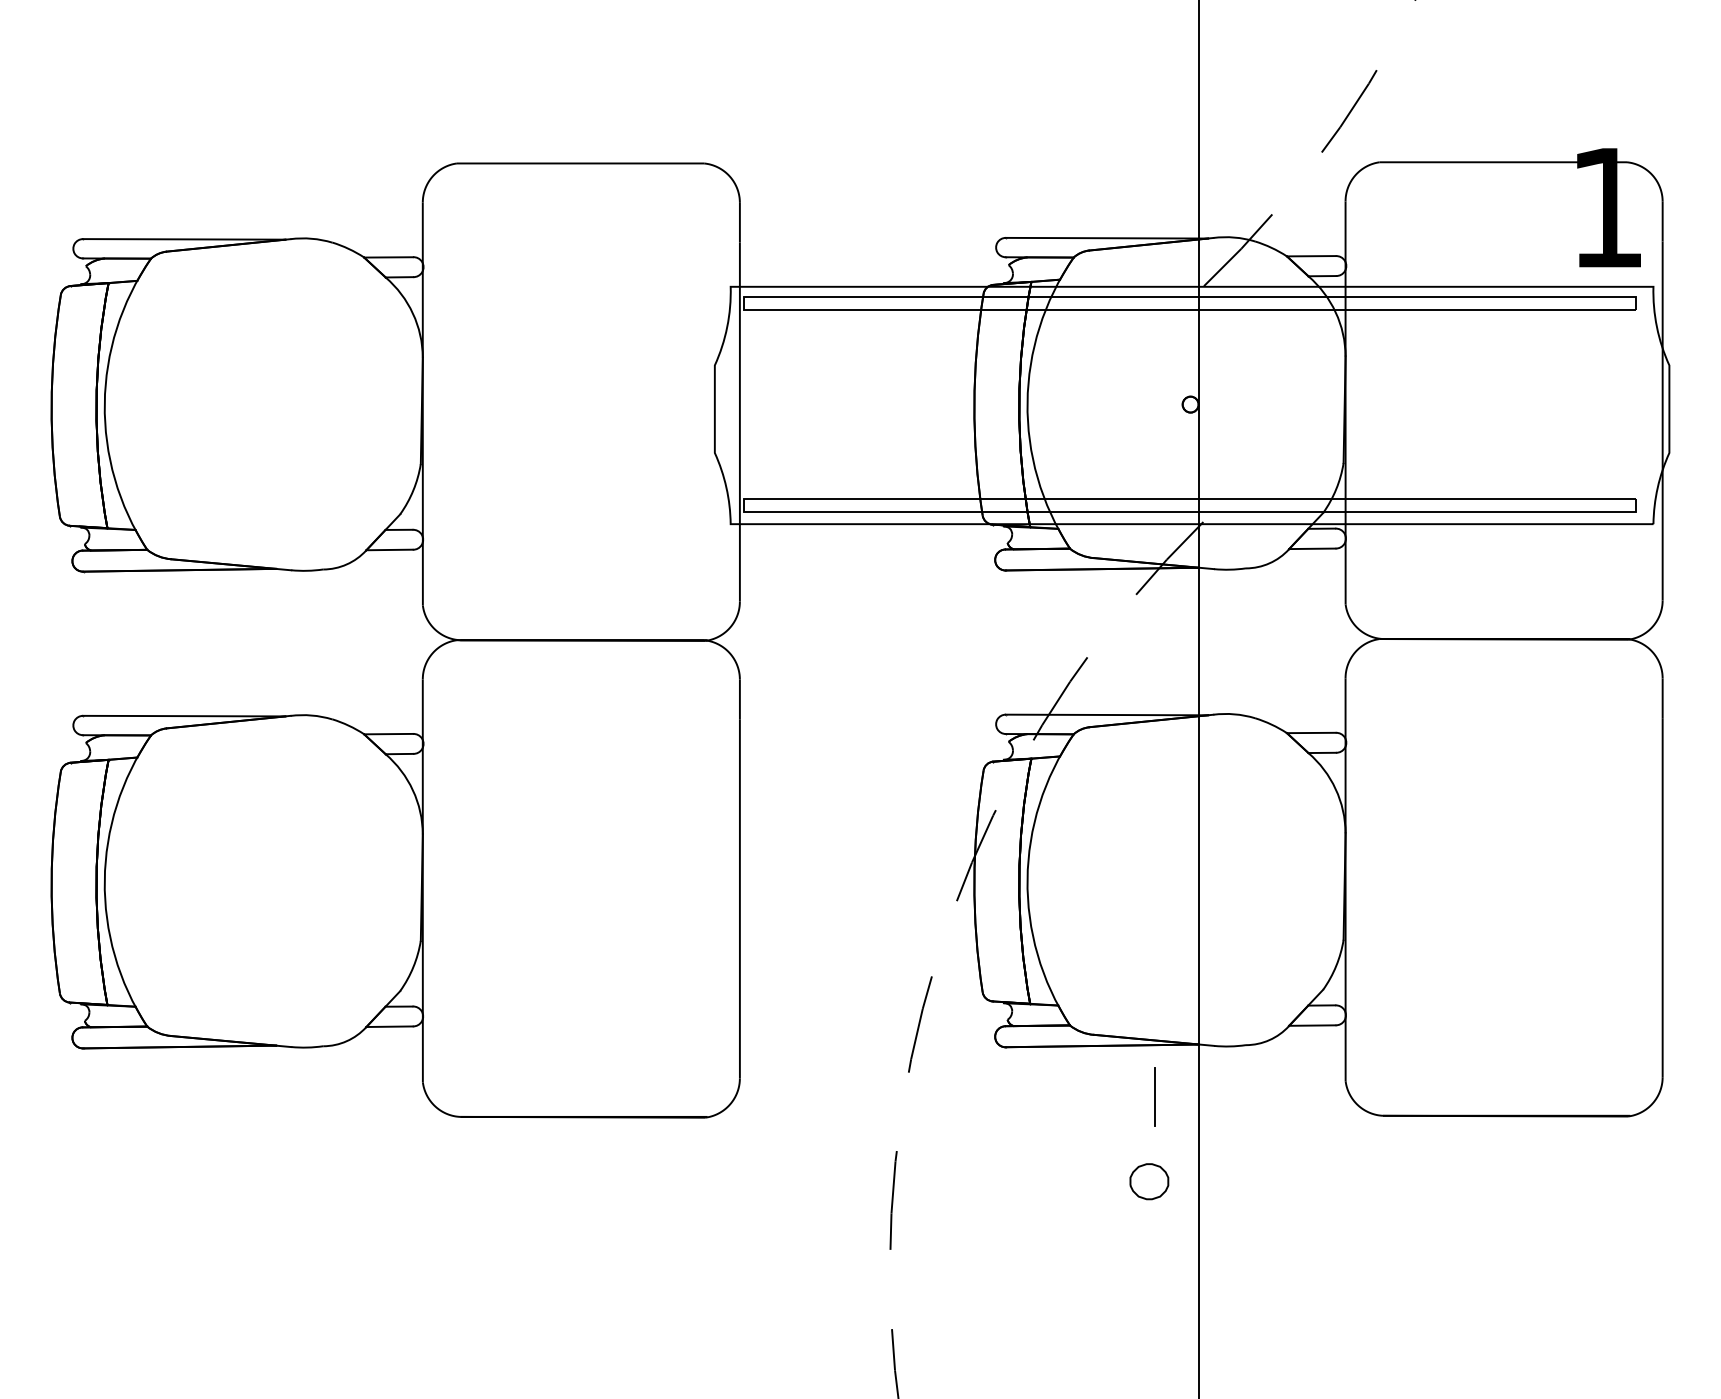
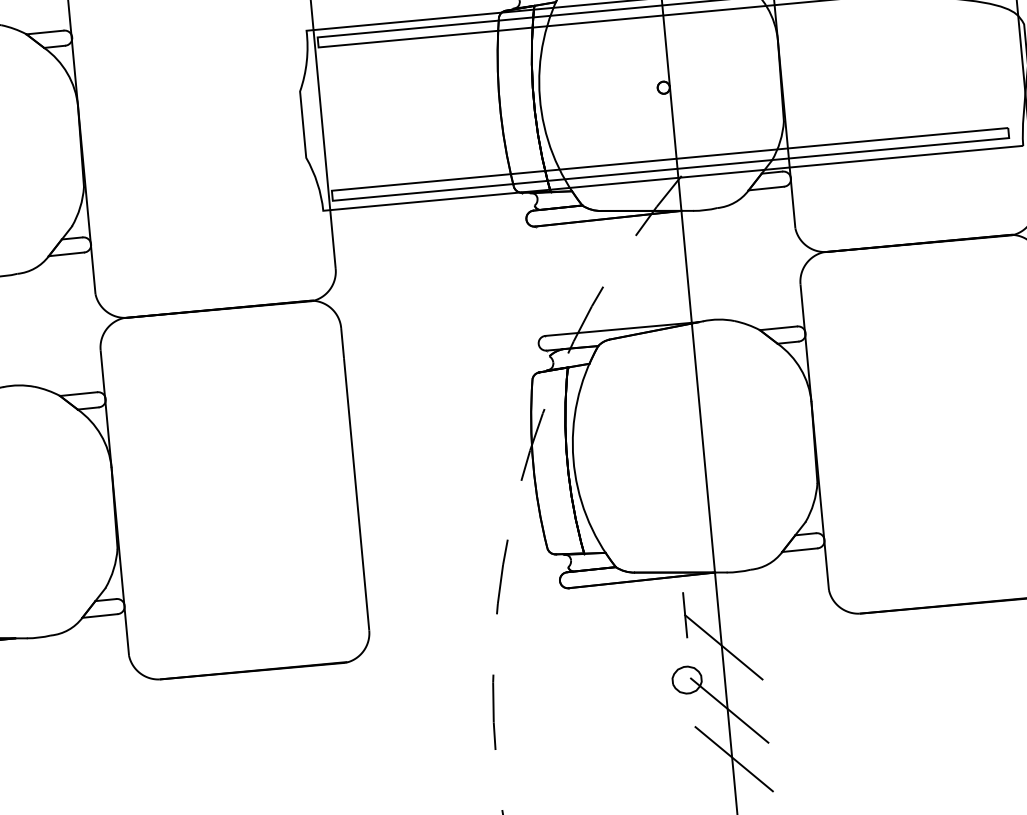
line: (1200, 1143) -> (723, 647), added
line: (1200, 1226) -> (729, 710), added
line: (1200, 1290) -> (733, 759), added

